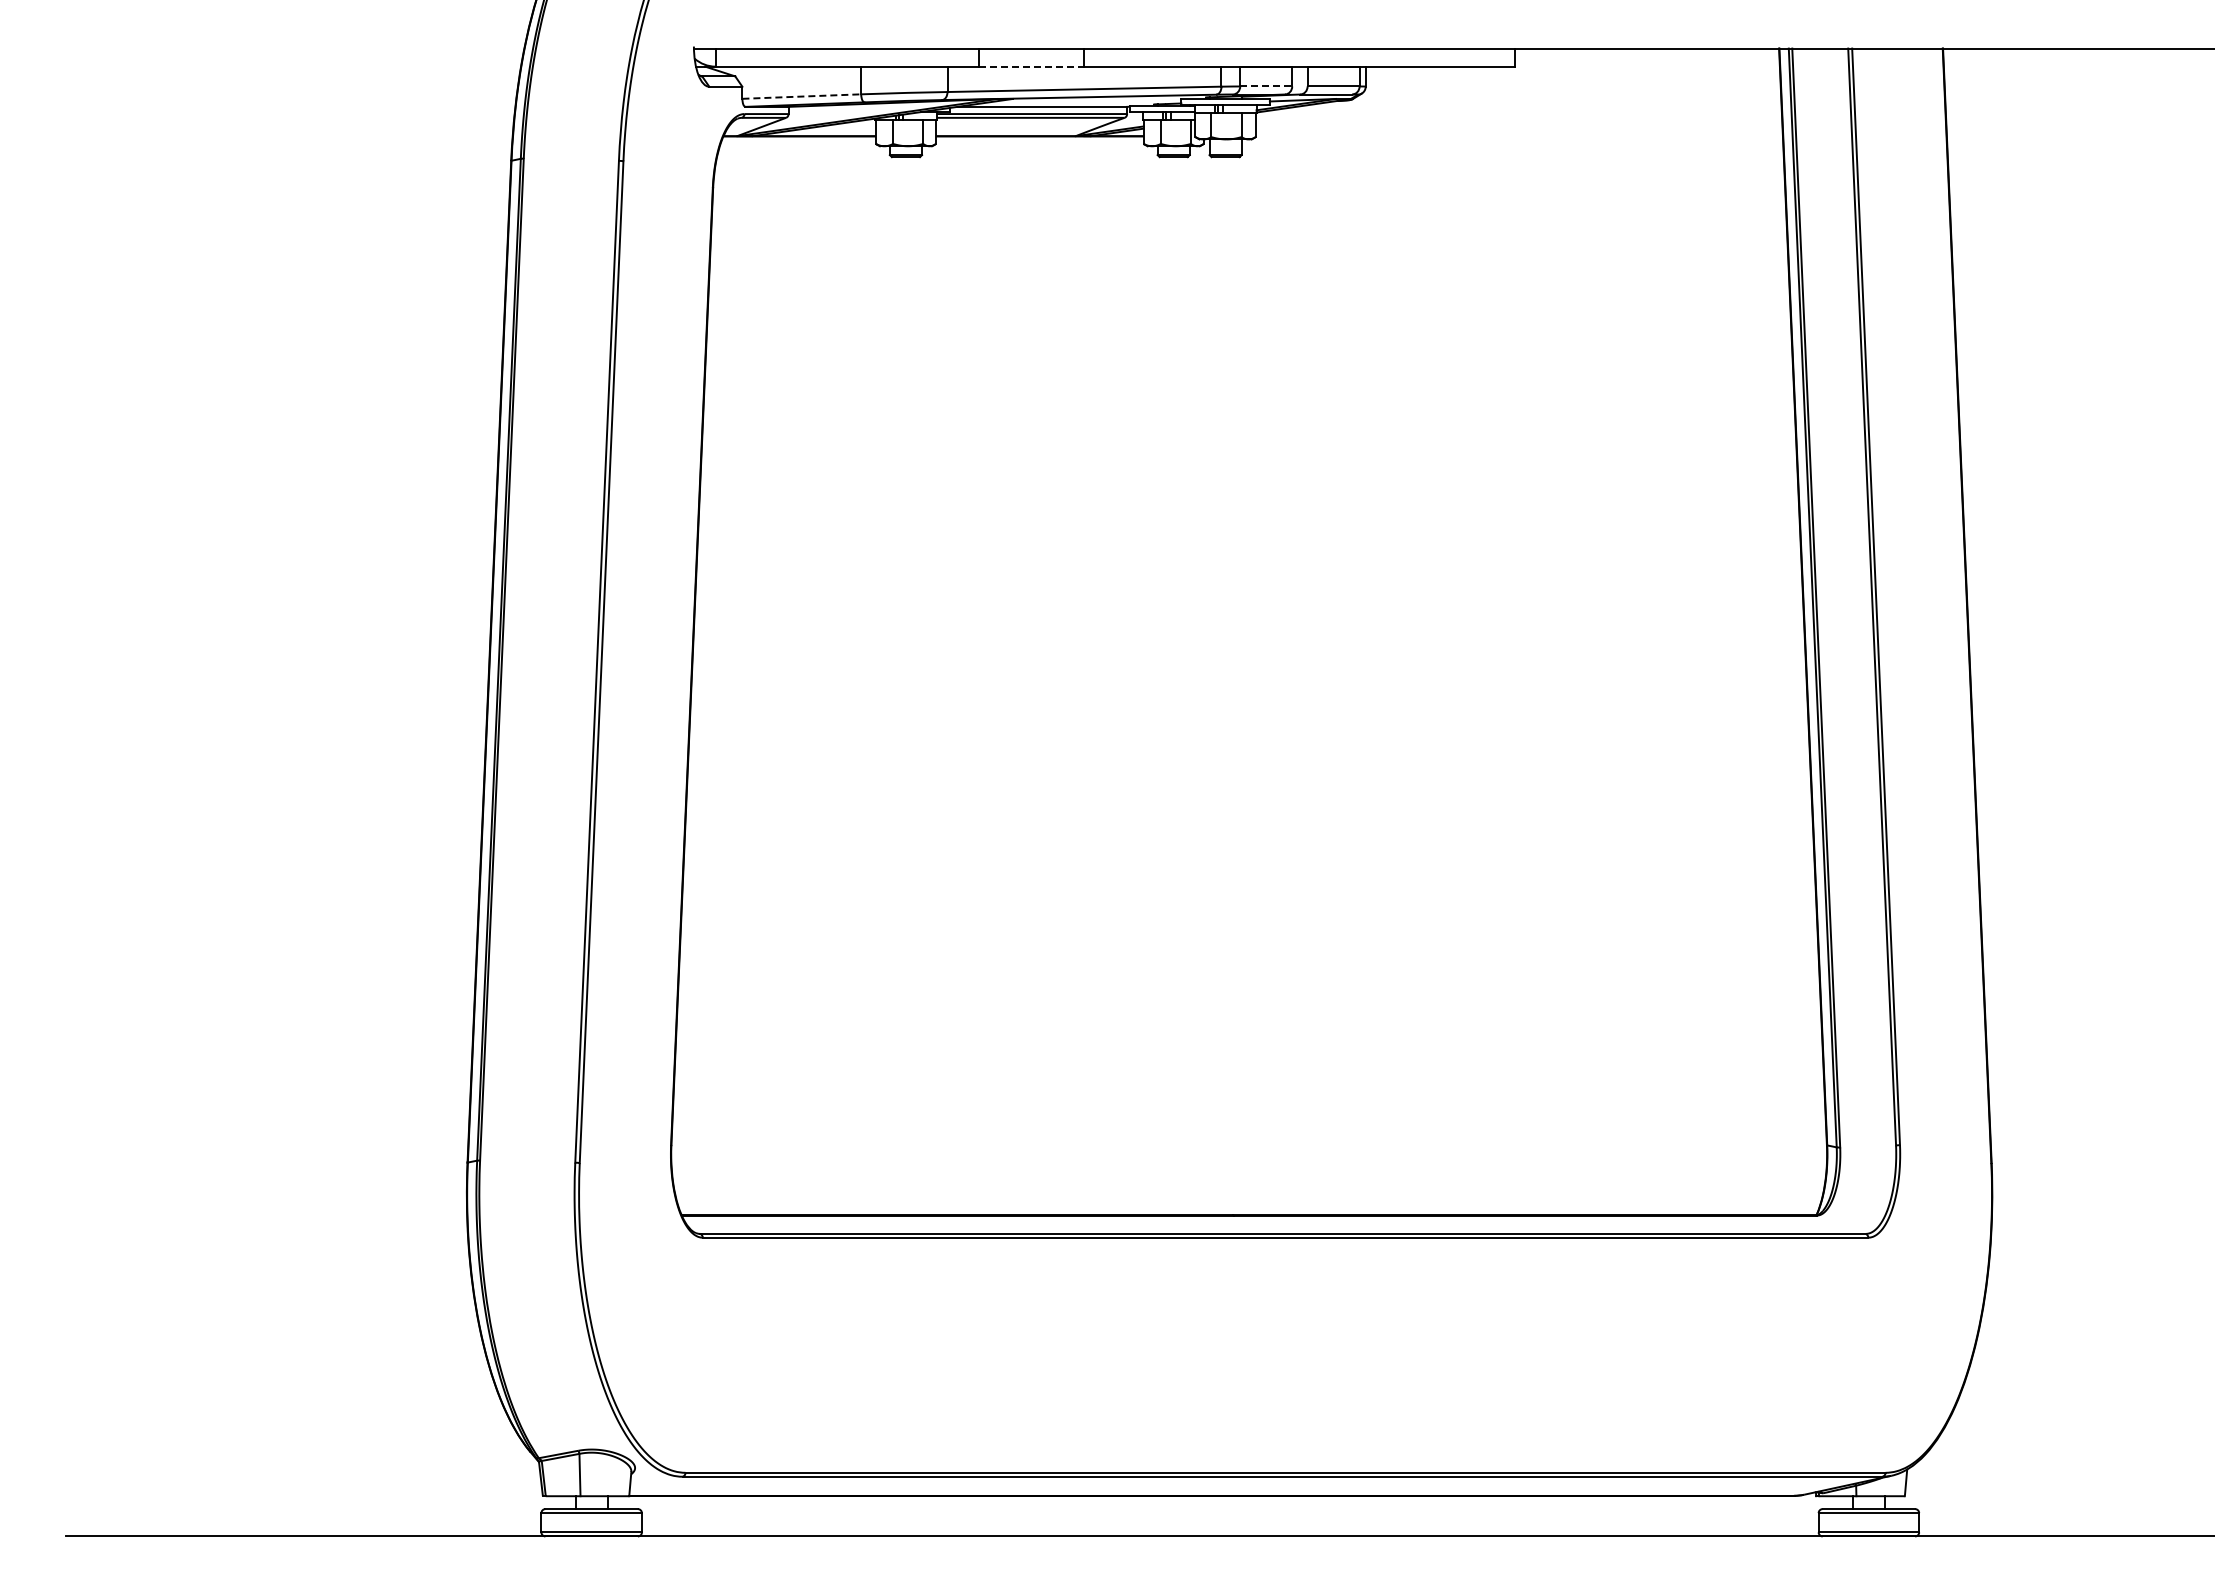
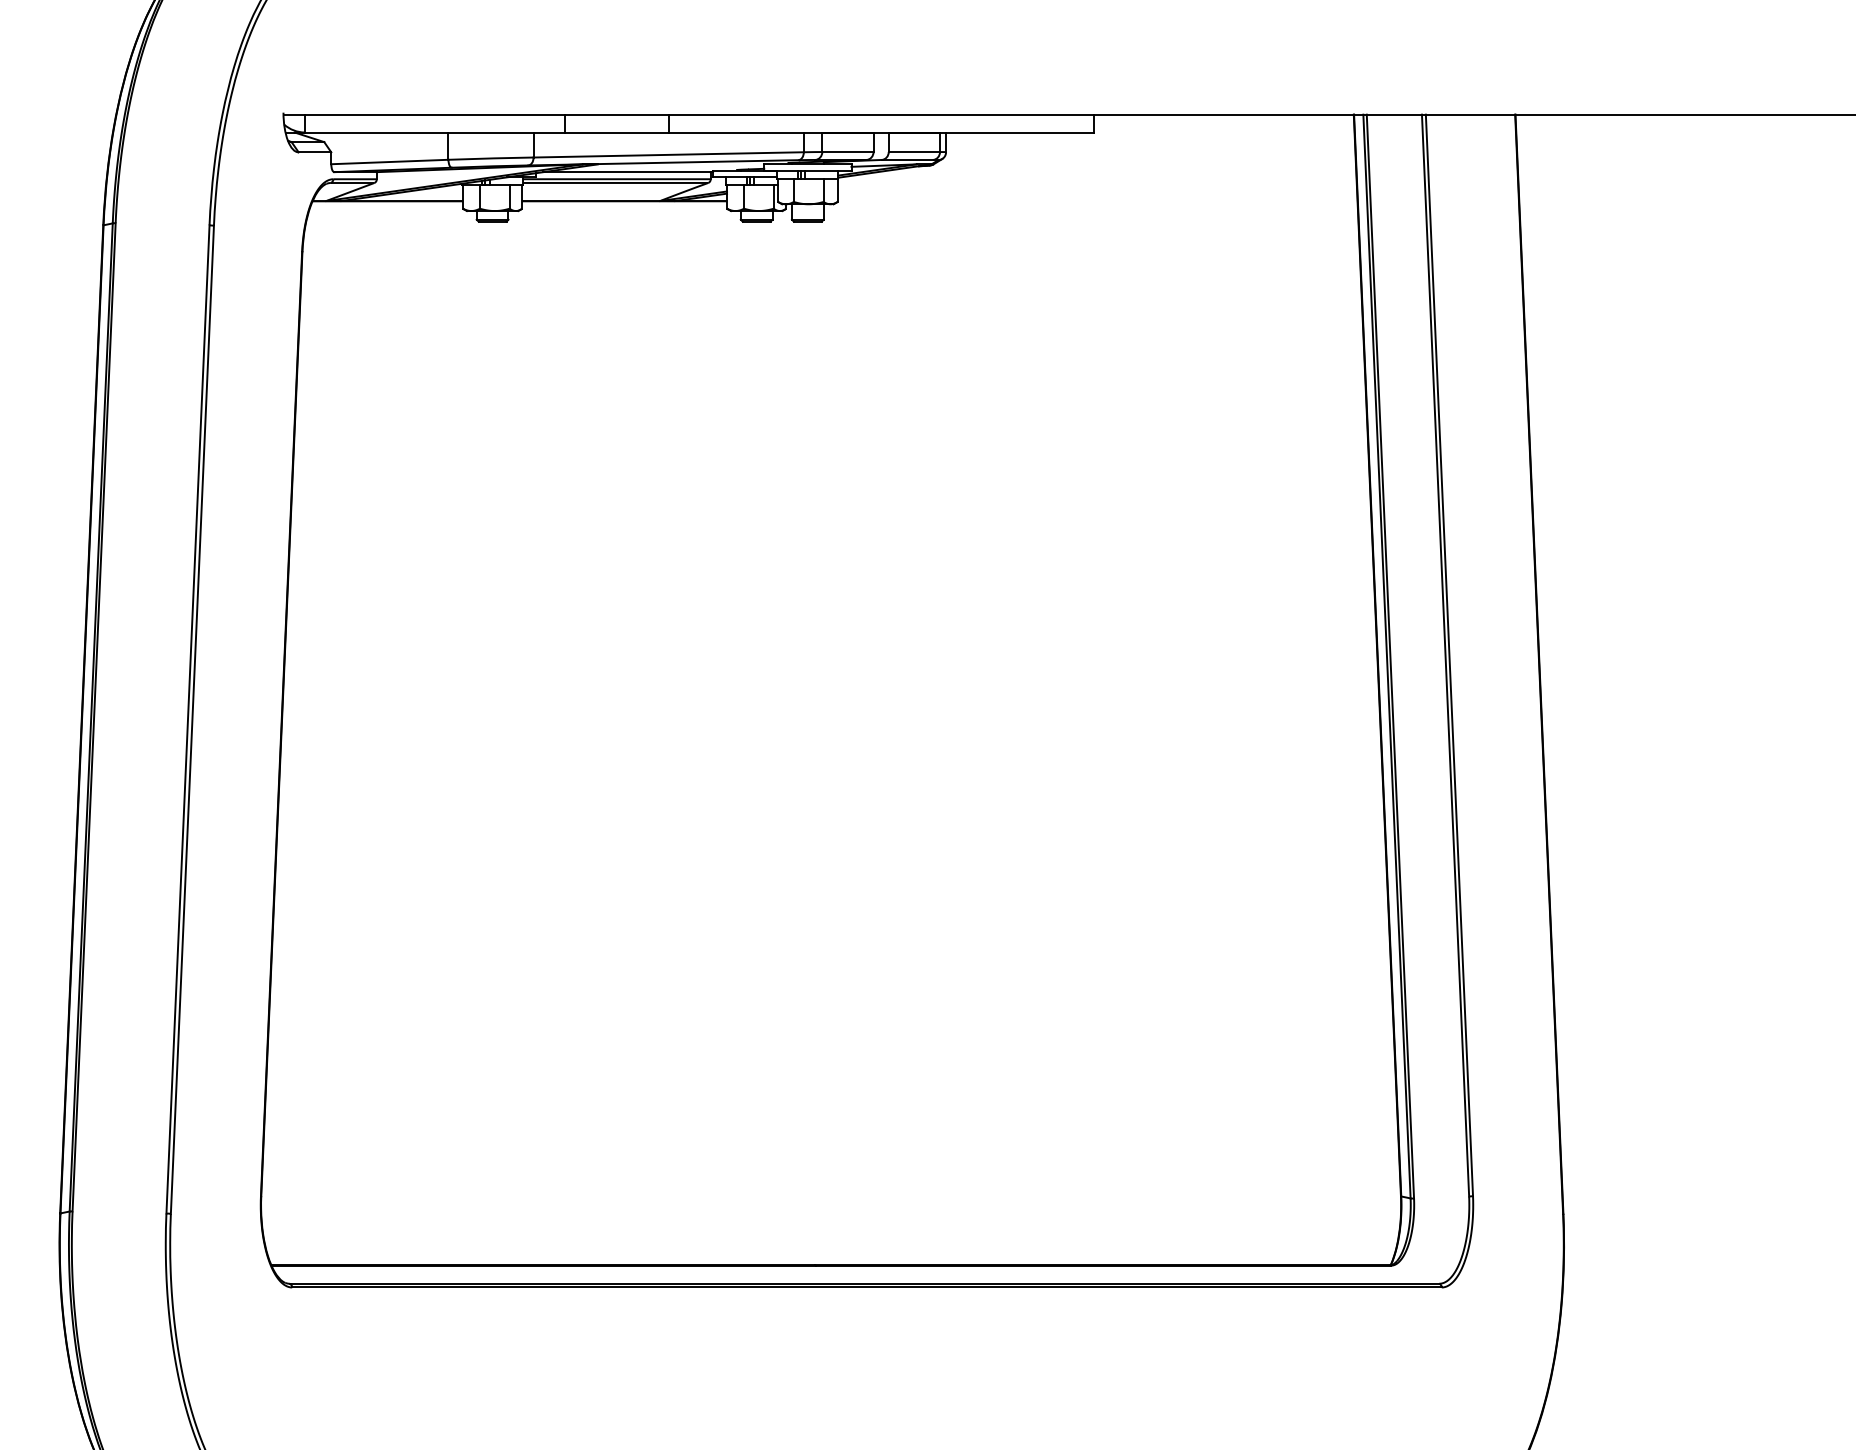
line: (1031, 66) -> (616, 132), dashed -> solid
line: (1266, 86) -> (848, 152), dashed -> solid
line: (802, 96) -> (390, 161), dashed -> solid

